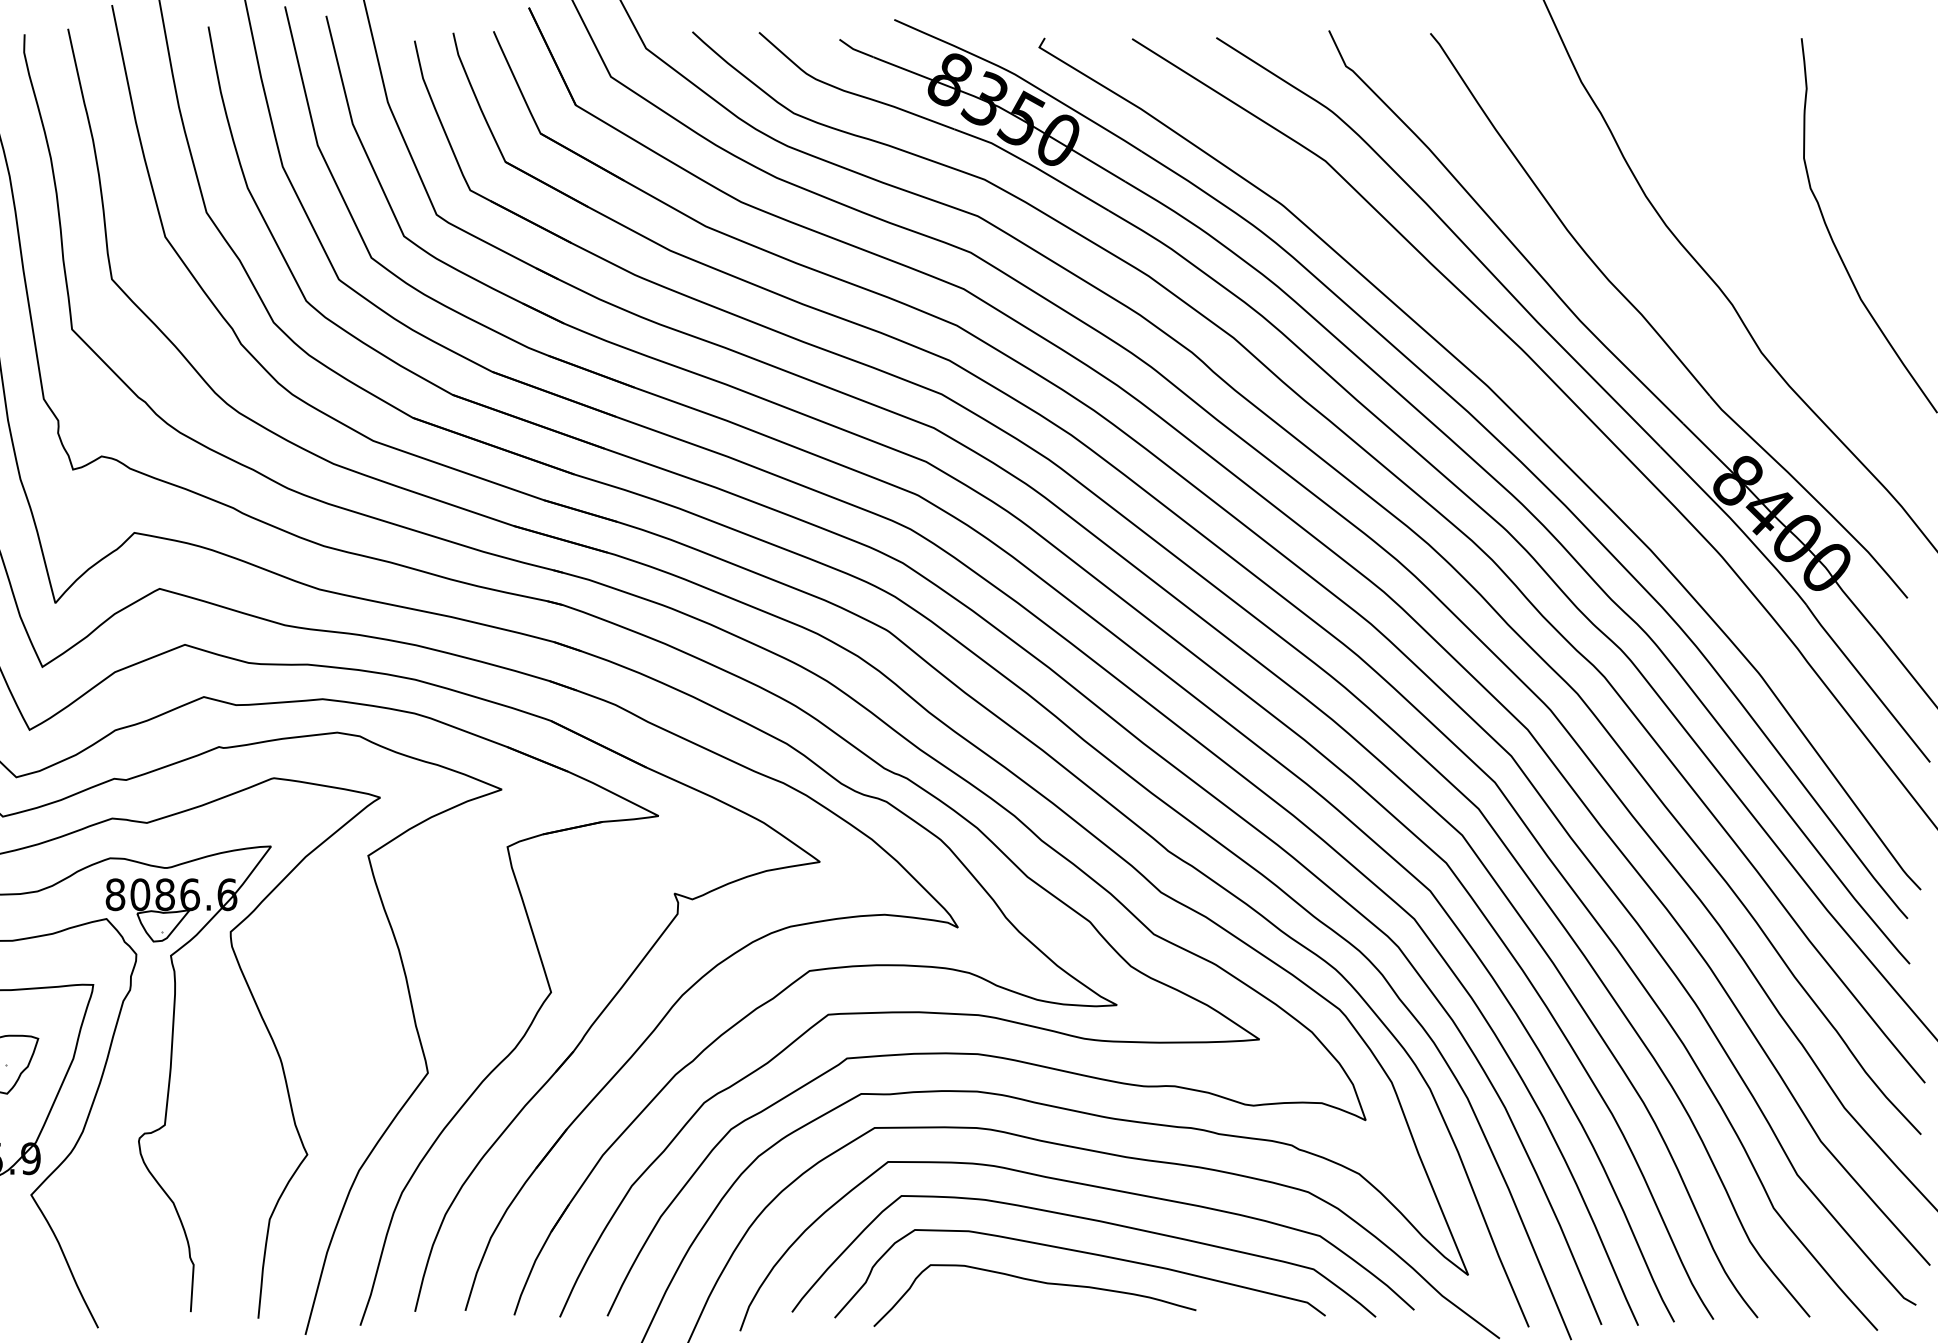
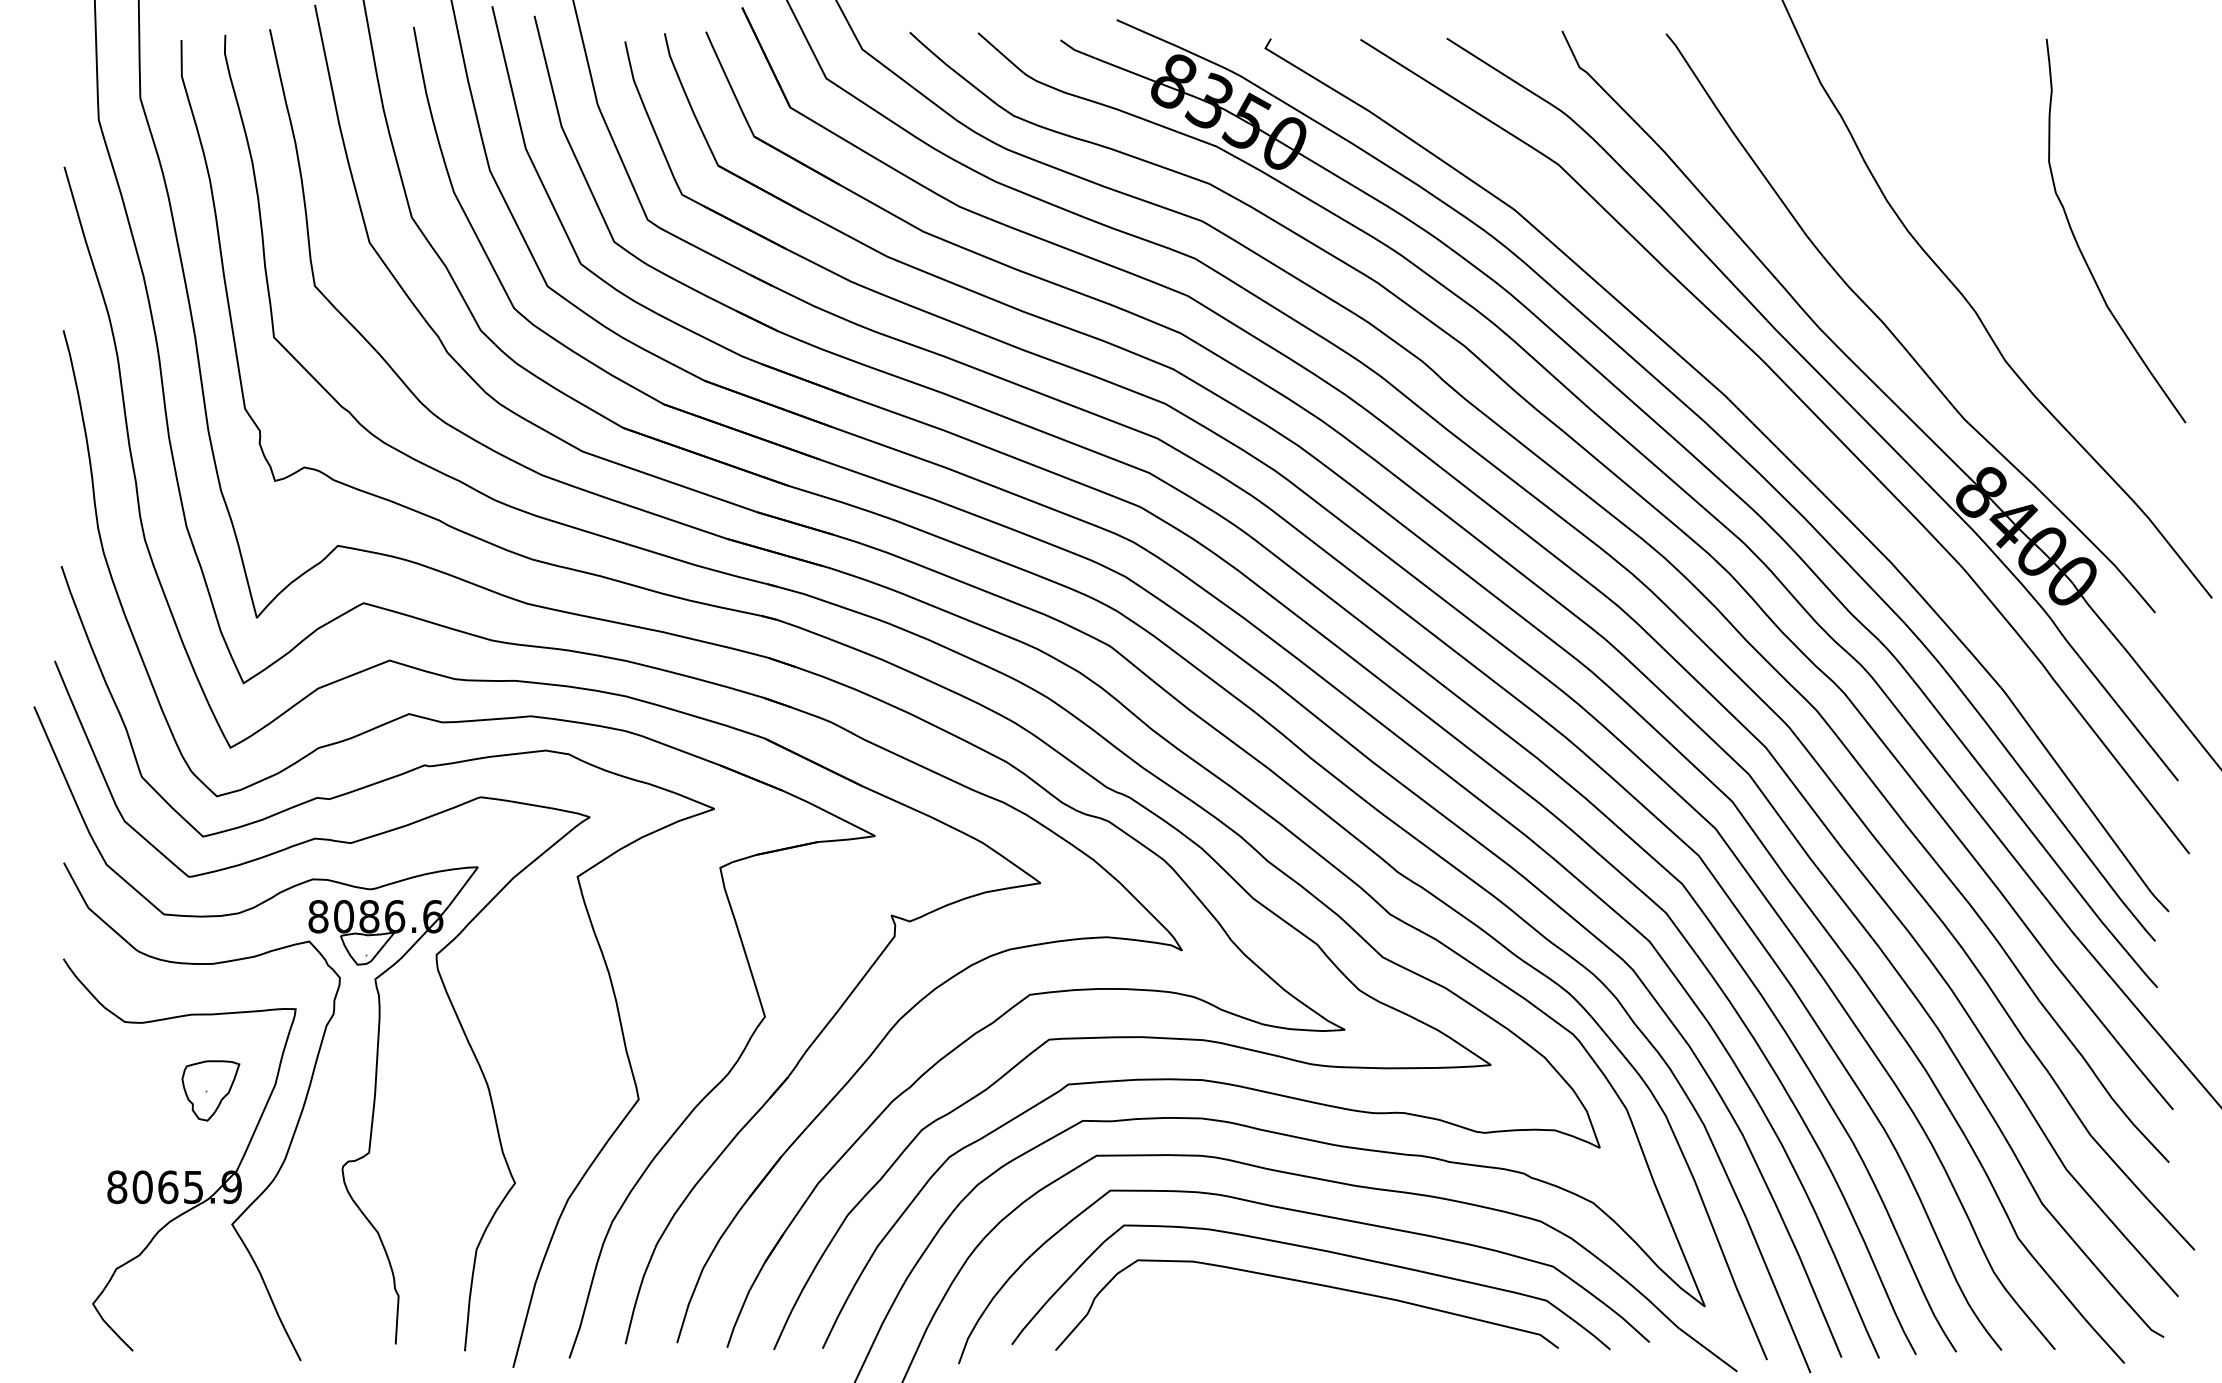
curve: (1038, 1282) -> (1264, 1314), removed

